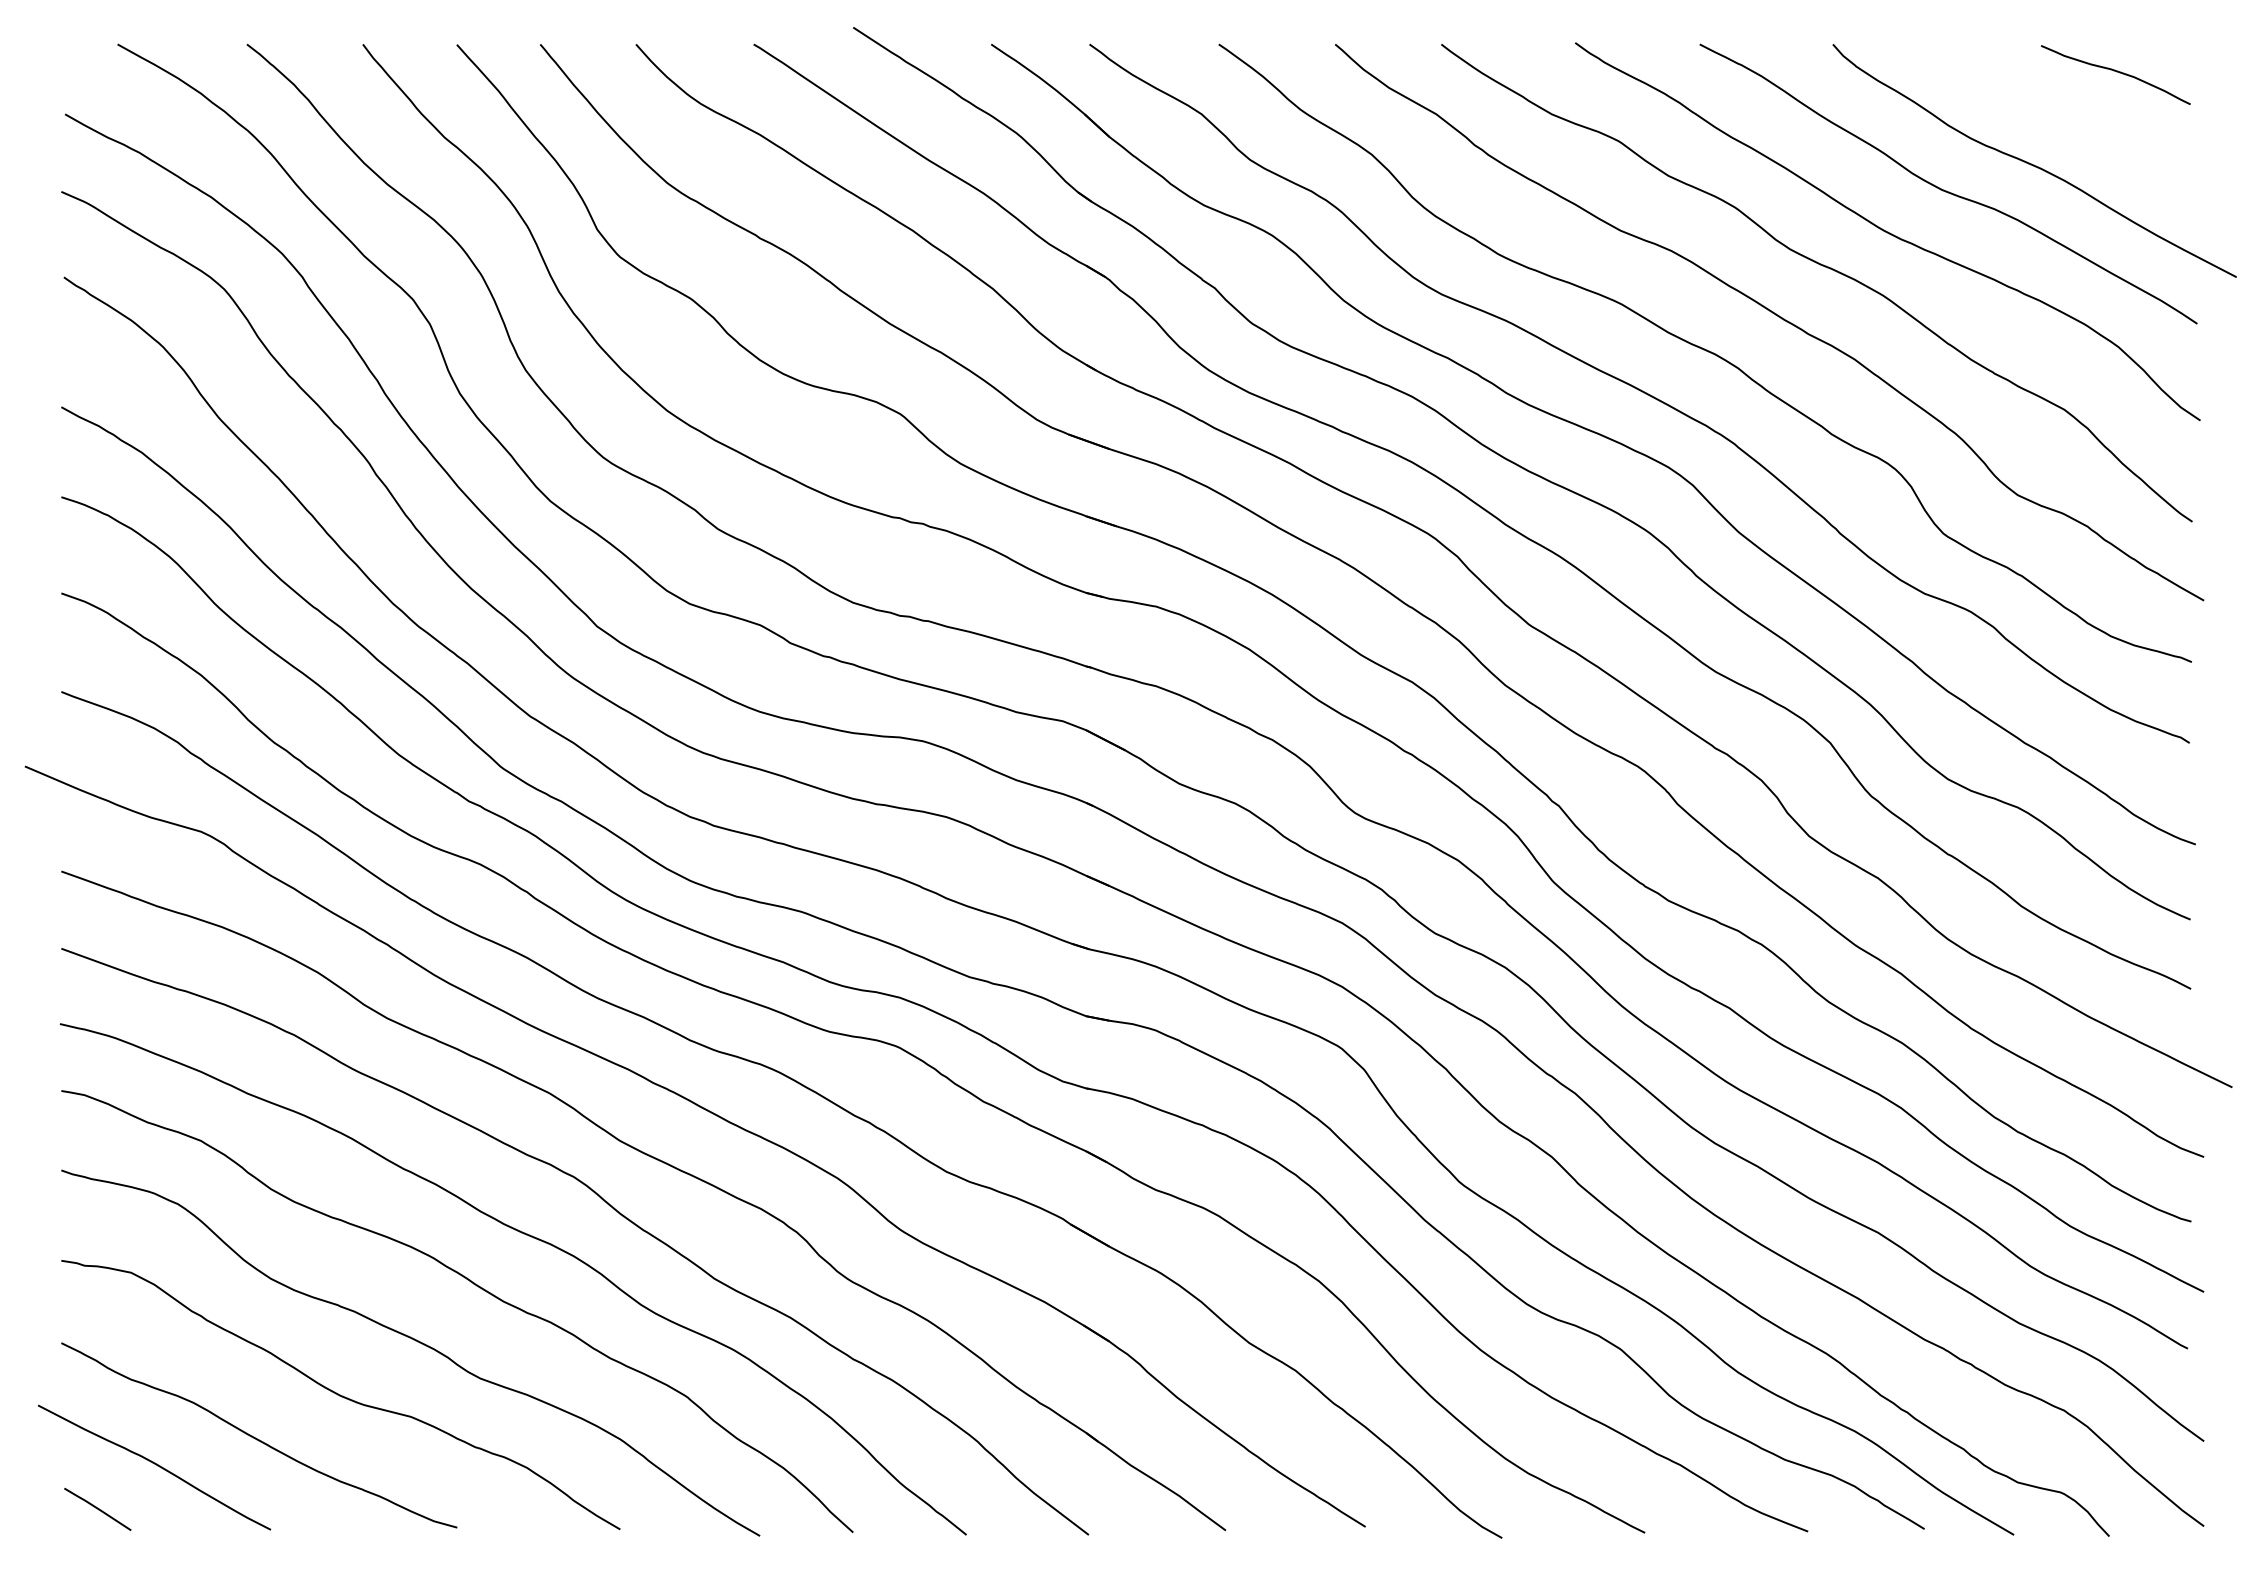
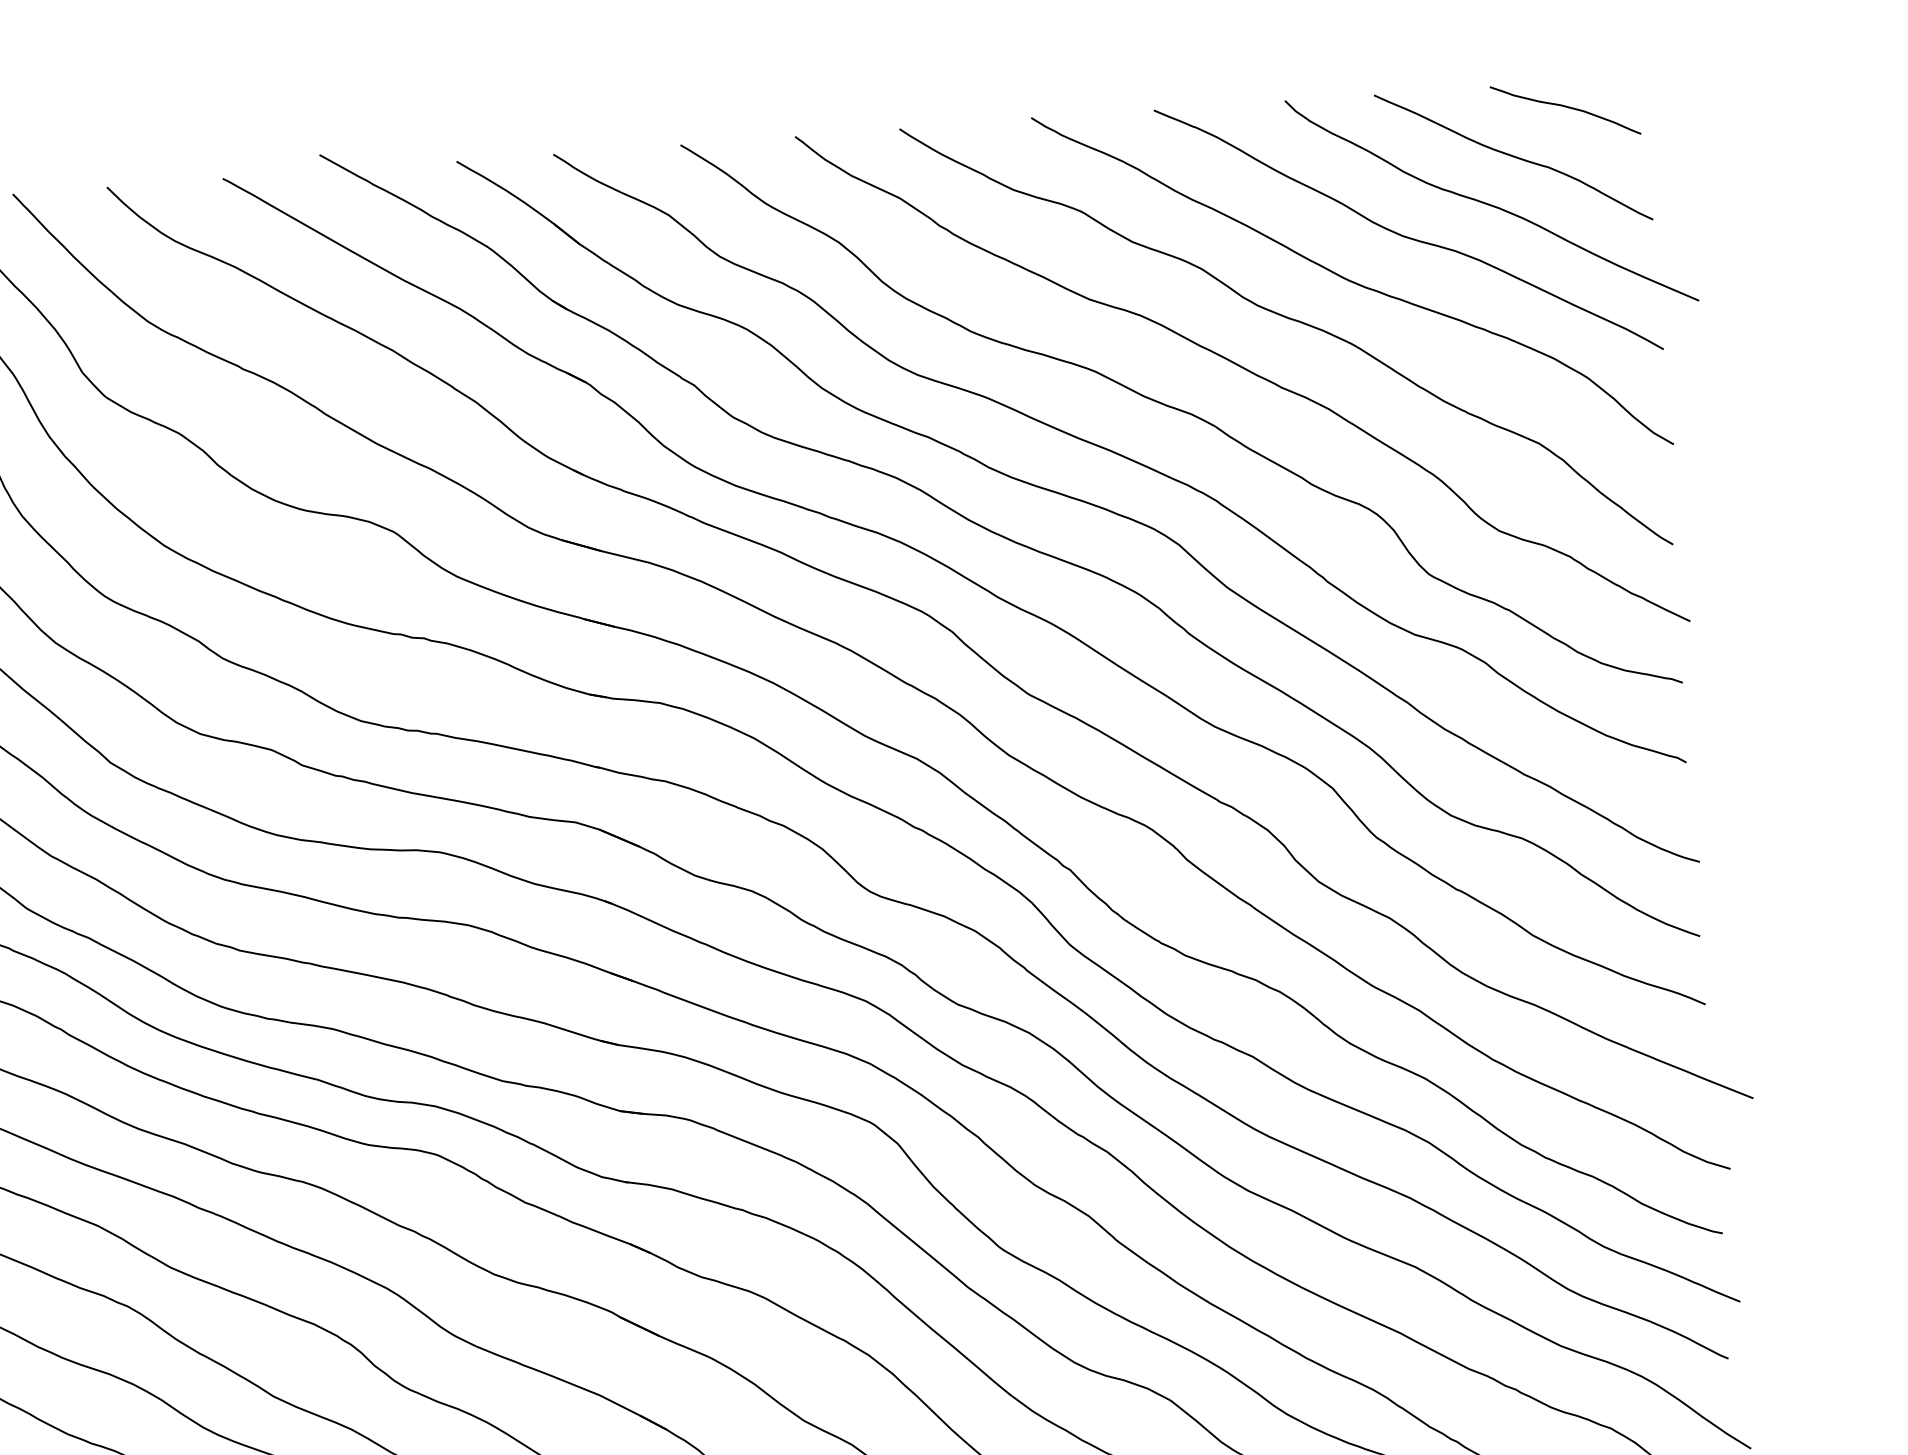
curve: (2059, 118) -> (1513, 157), added

